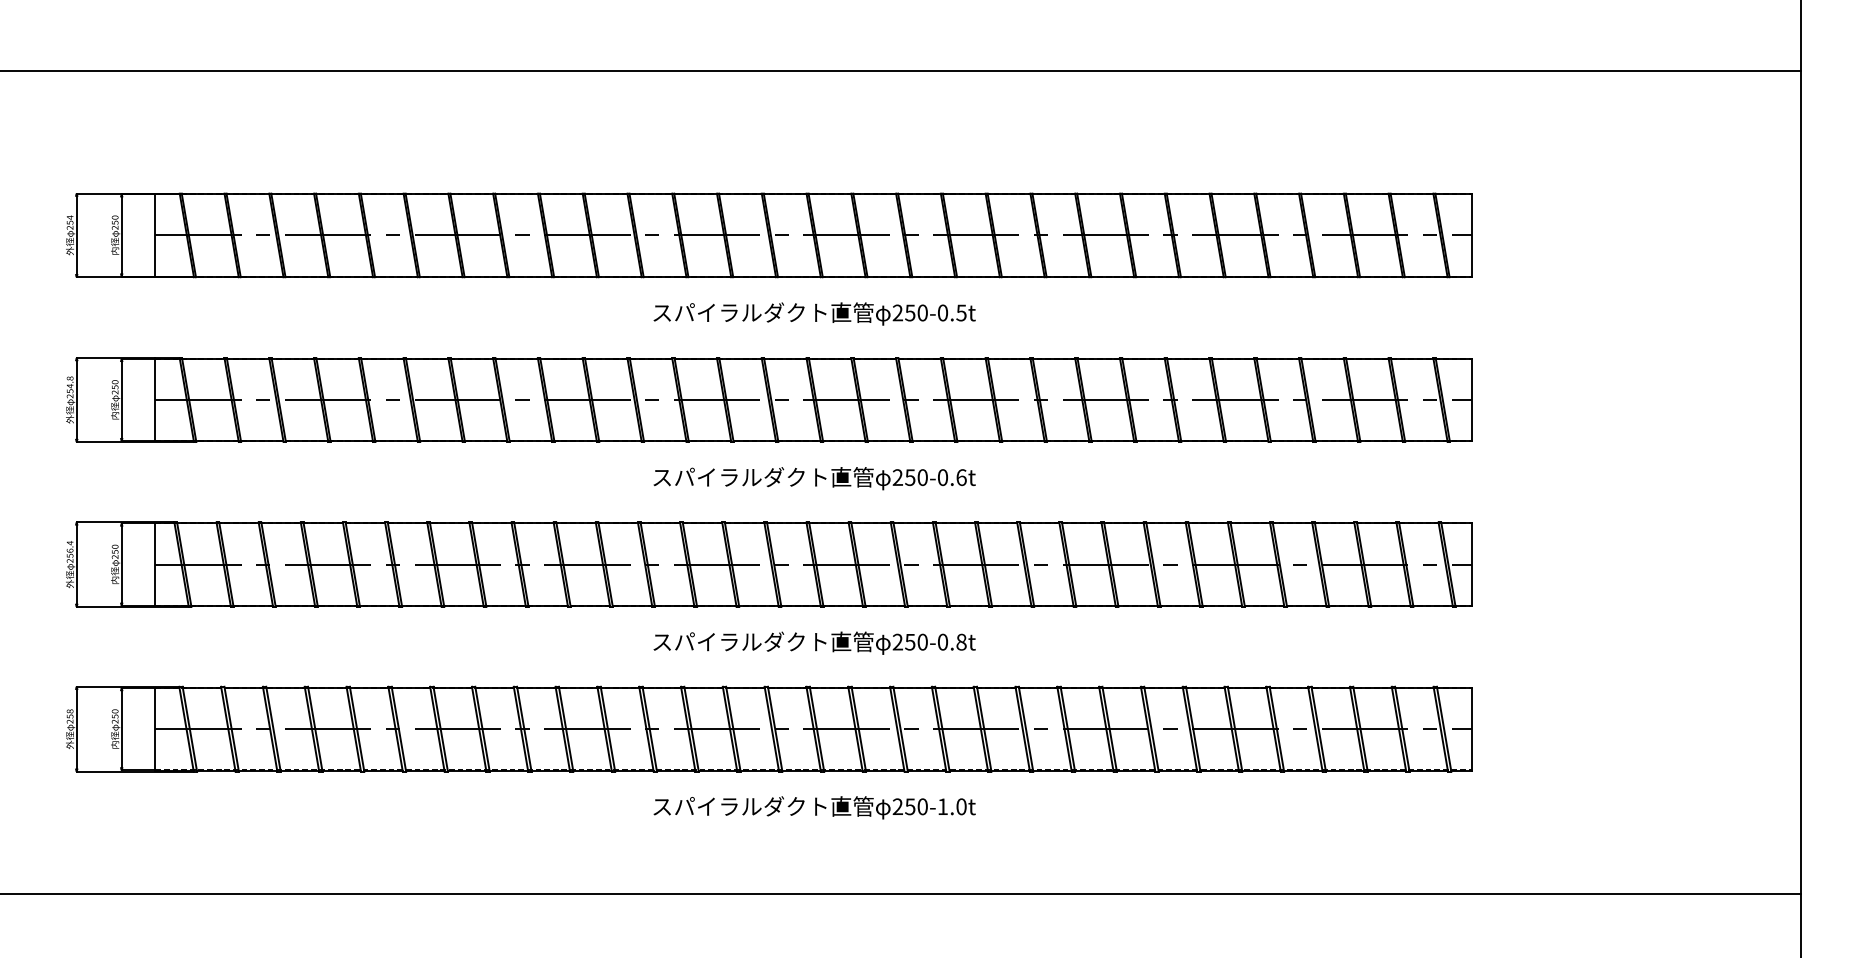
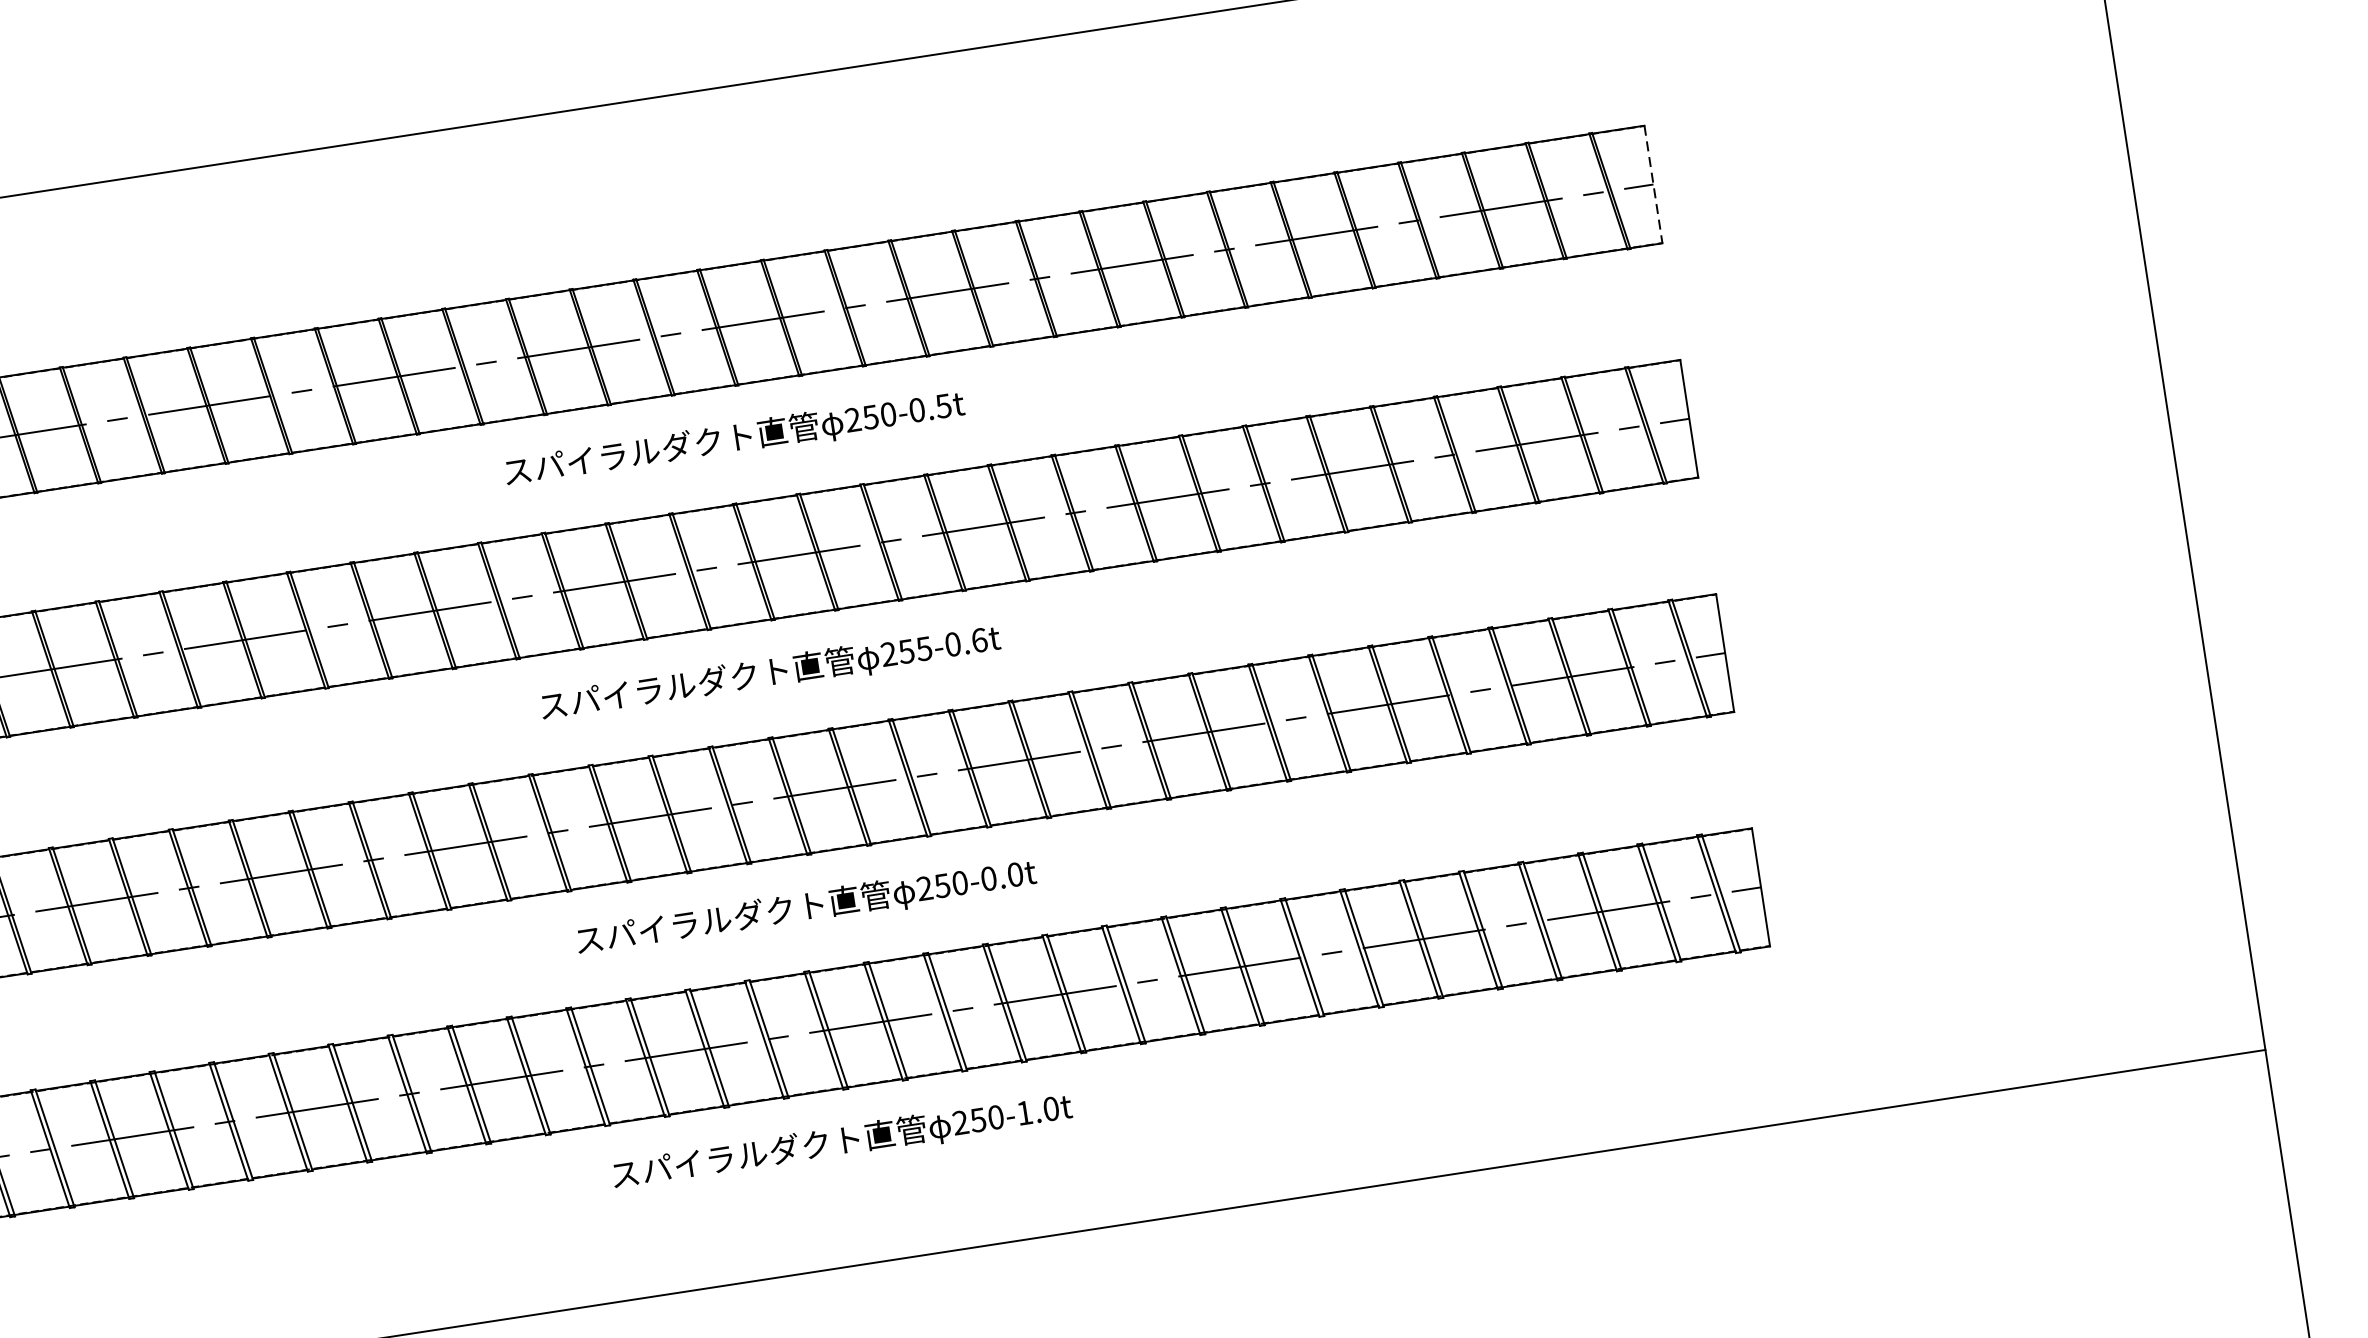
line: (1472, 235) -> (1654, 184), solid -> dashed
text: (922, 477) -> (923, 648), 250-0.6t -> 255-0.6t
text: (961, 642) -> (1015, 875), 250-0.8t -> 250-0.0t

